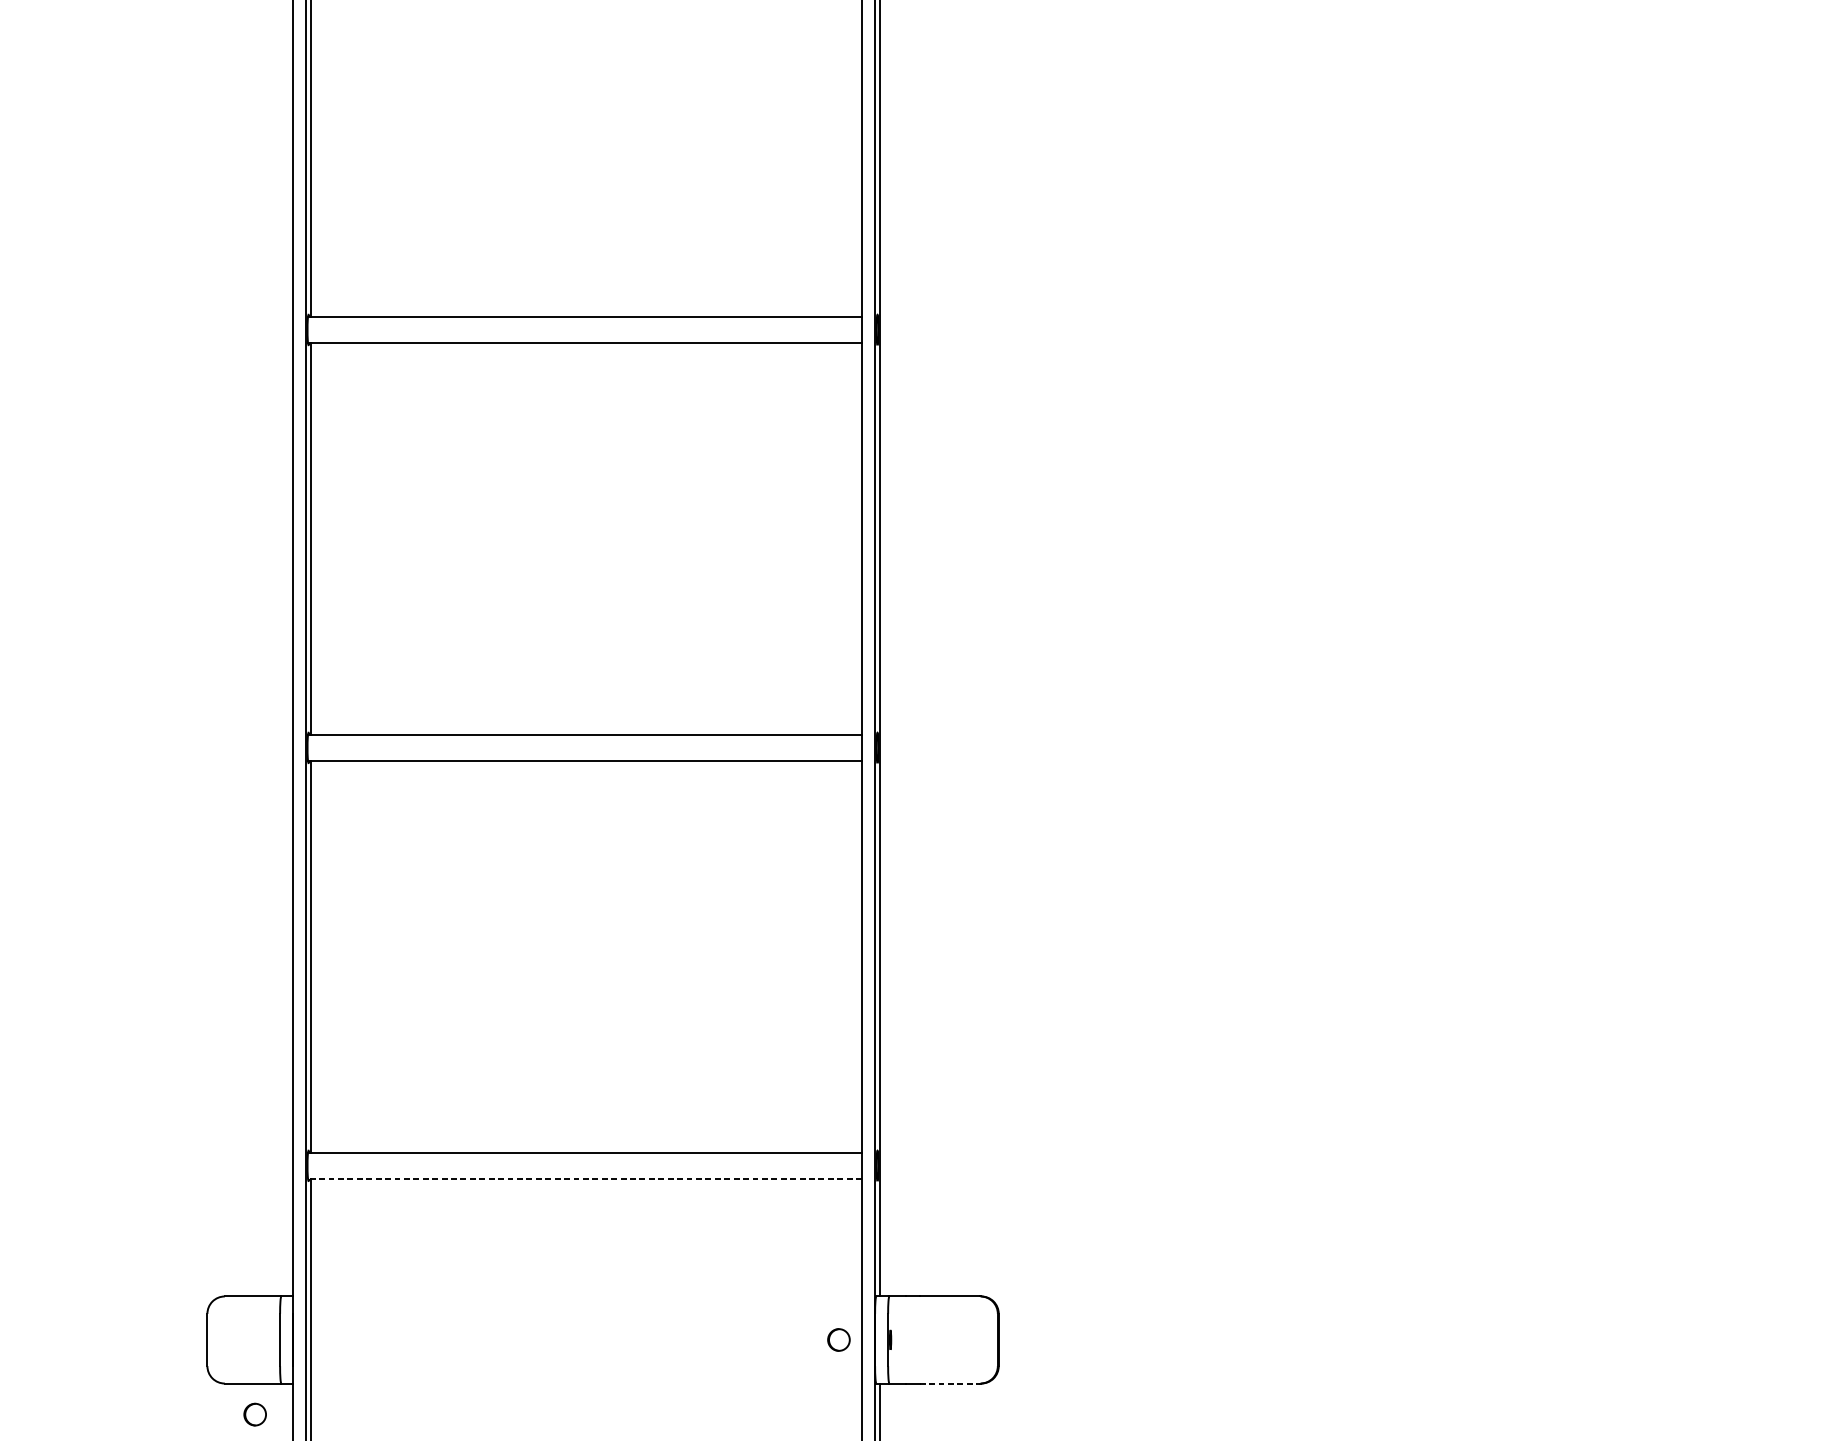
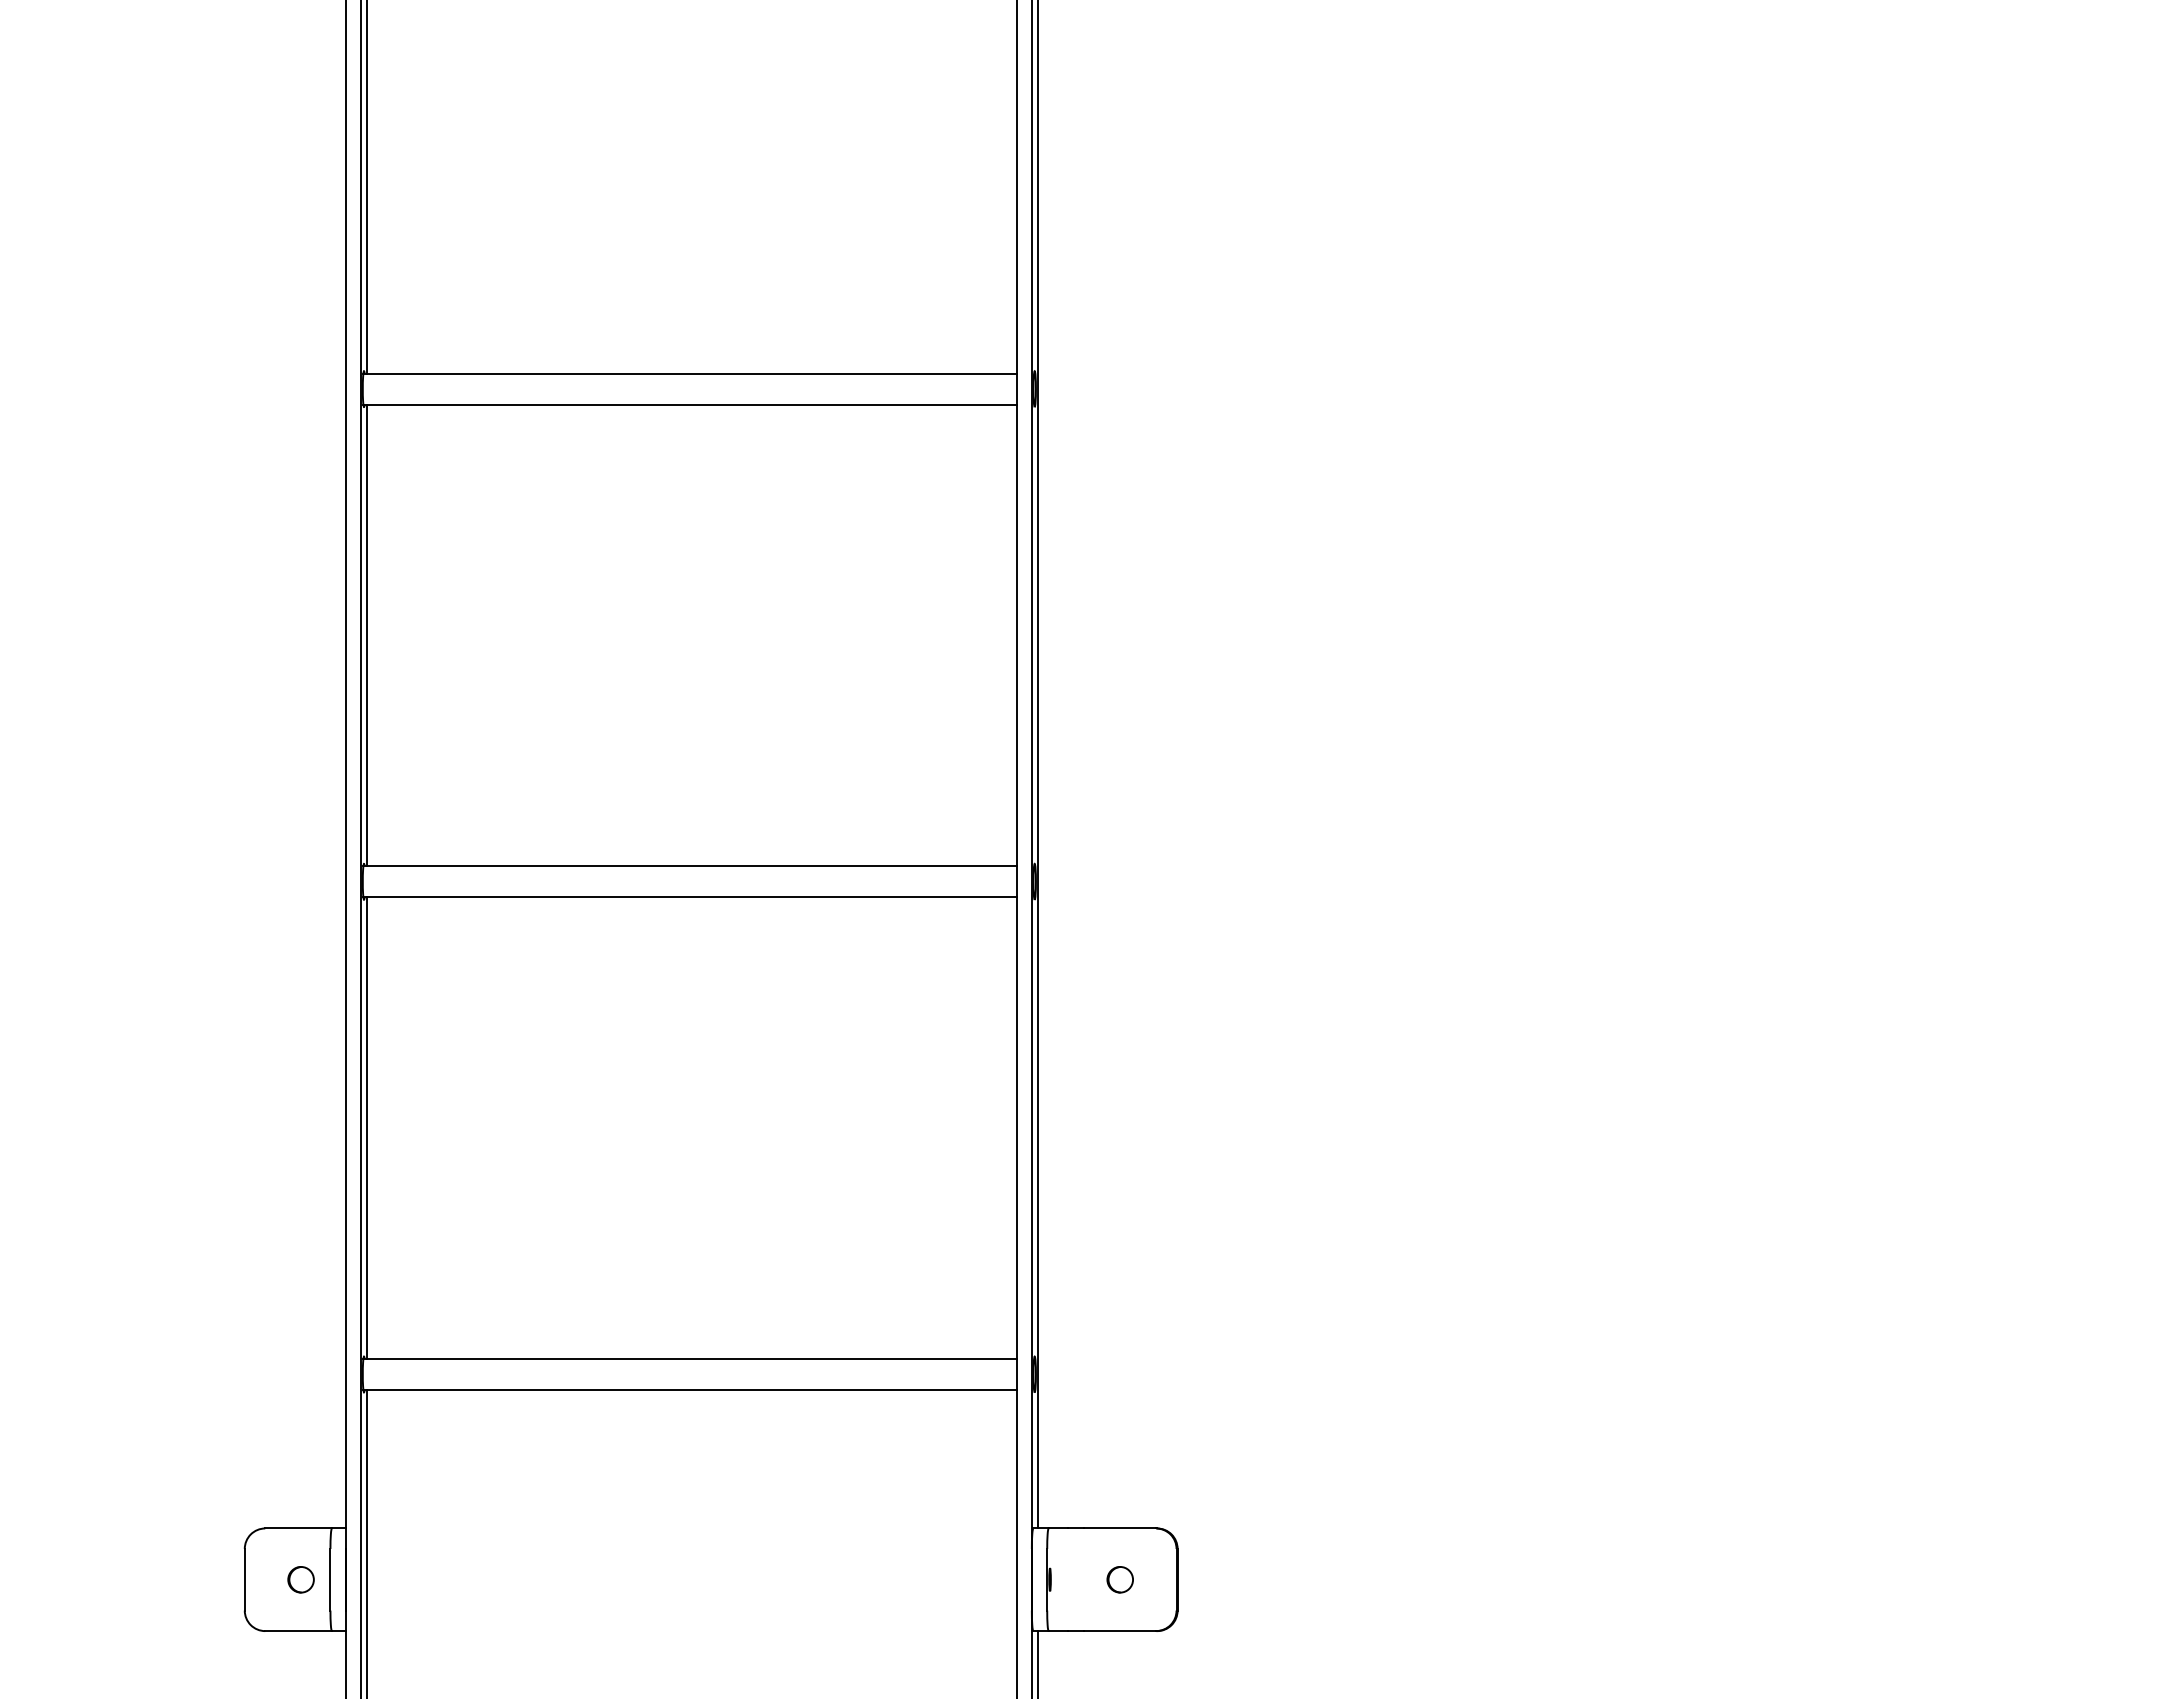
line: (584, 1178) -> (689, 1389), dashed -> solid
part: (838, 1339) -> (1119, 1579), moved
line: (950, 1383) -> (1120, 1631), dashed -> solid
part: (254, 1414) -> (300, 1579), moved

